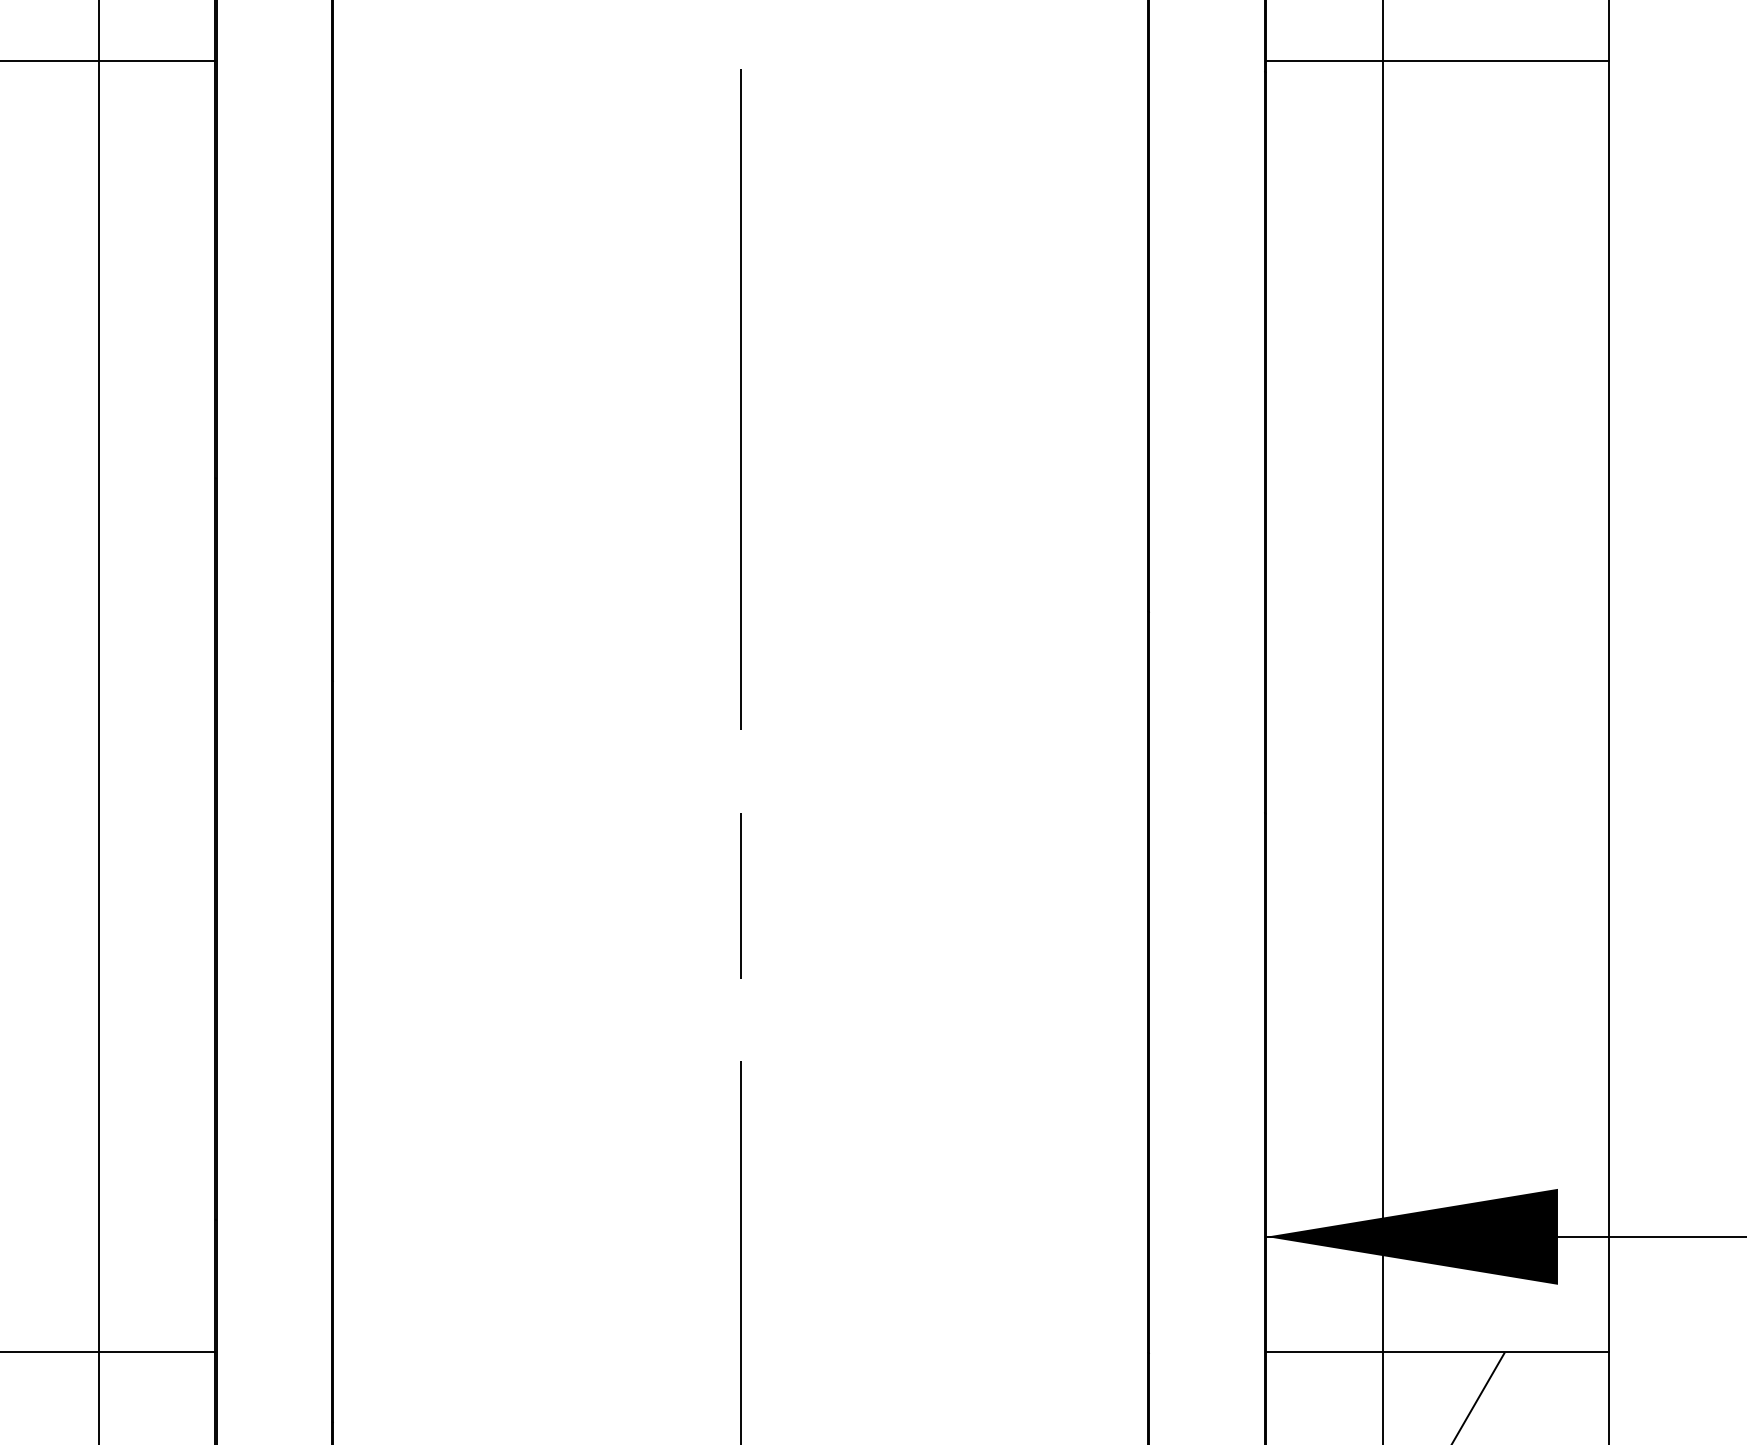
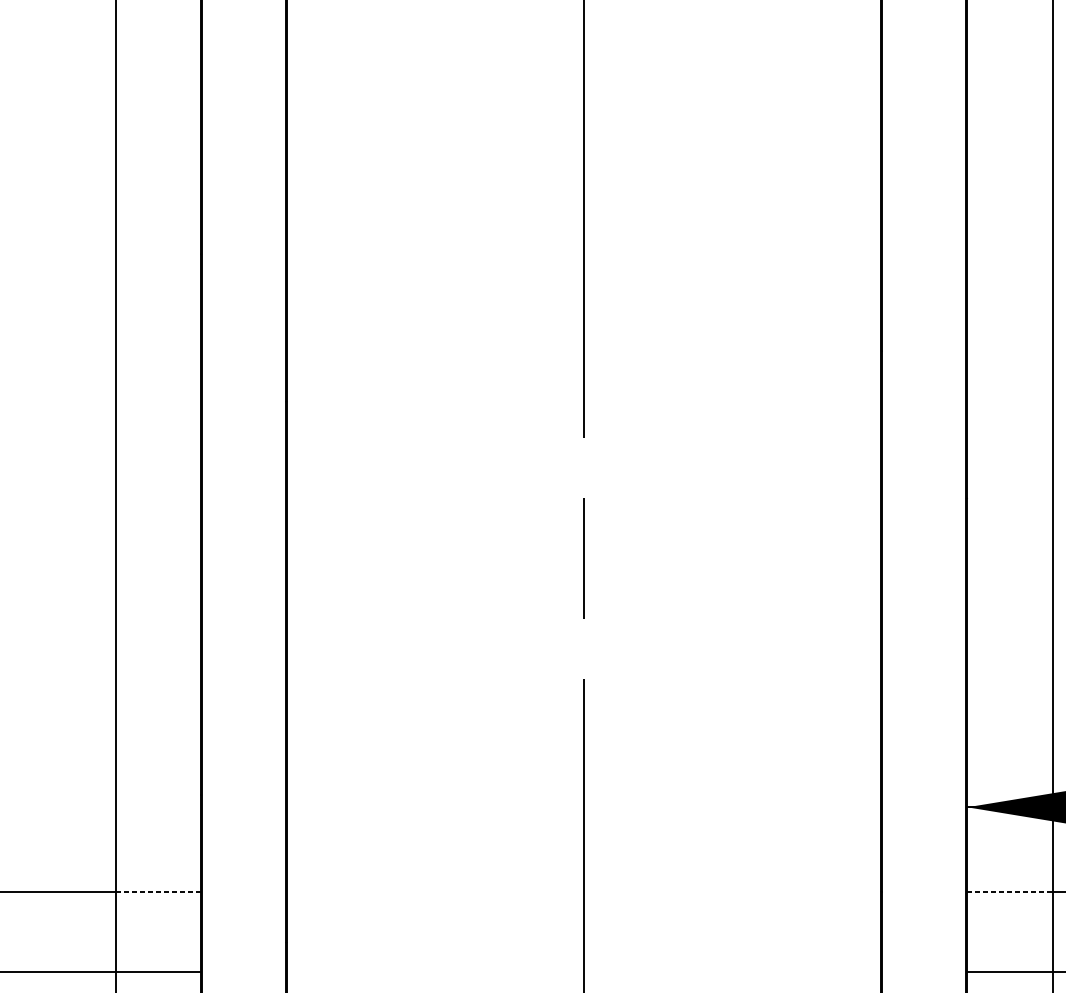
line: (156, 1352) -> (157, 891), solid -> dashed
line: (1323, 1352) -> (1009, 891), solid -> dashed

